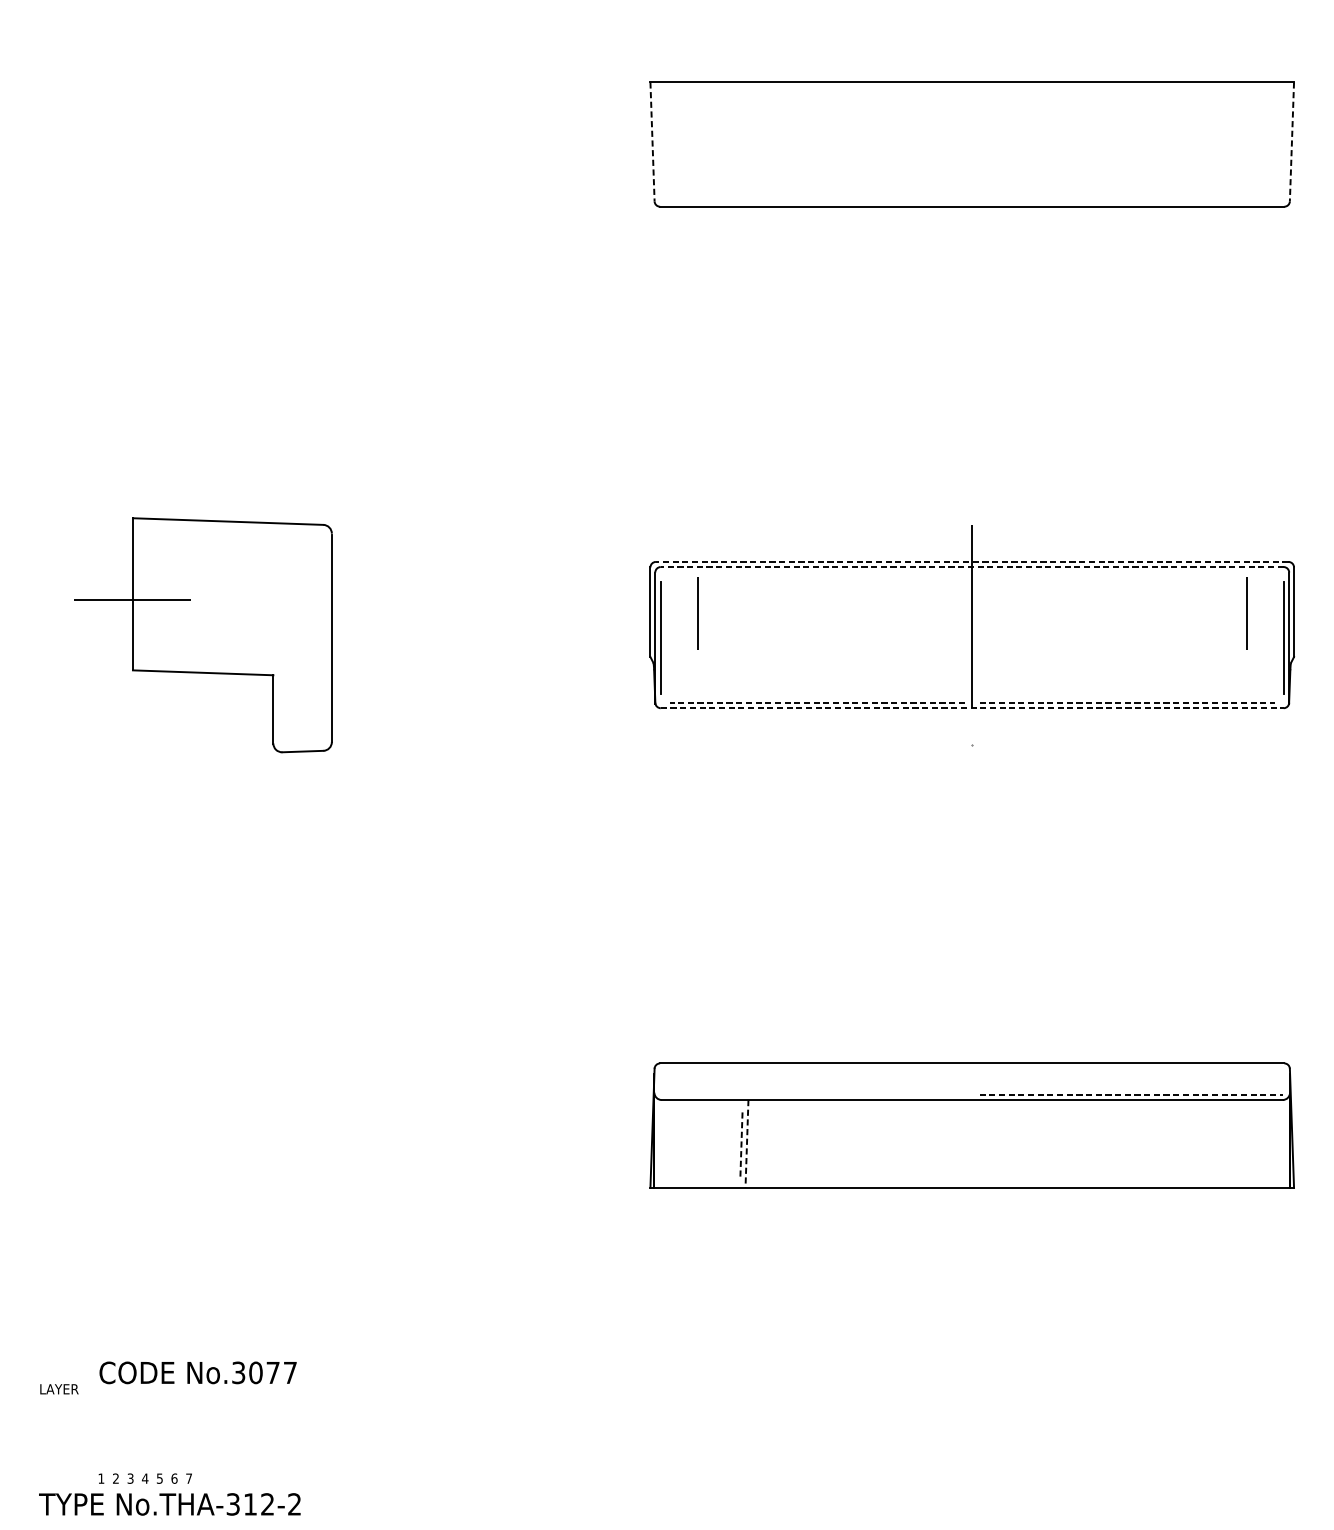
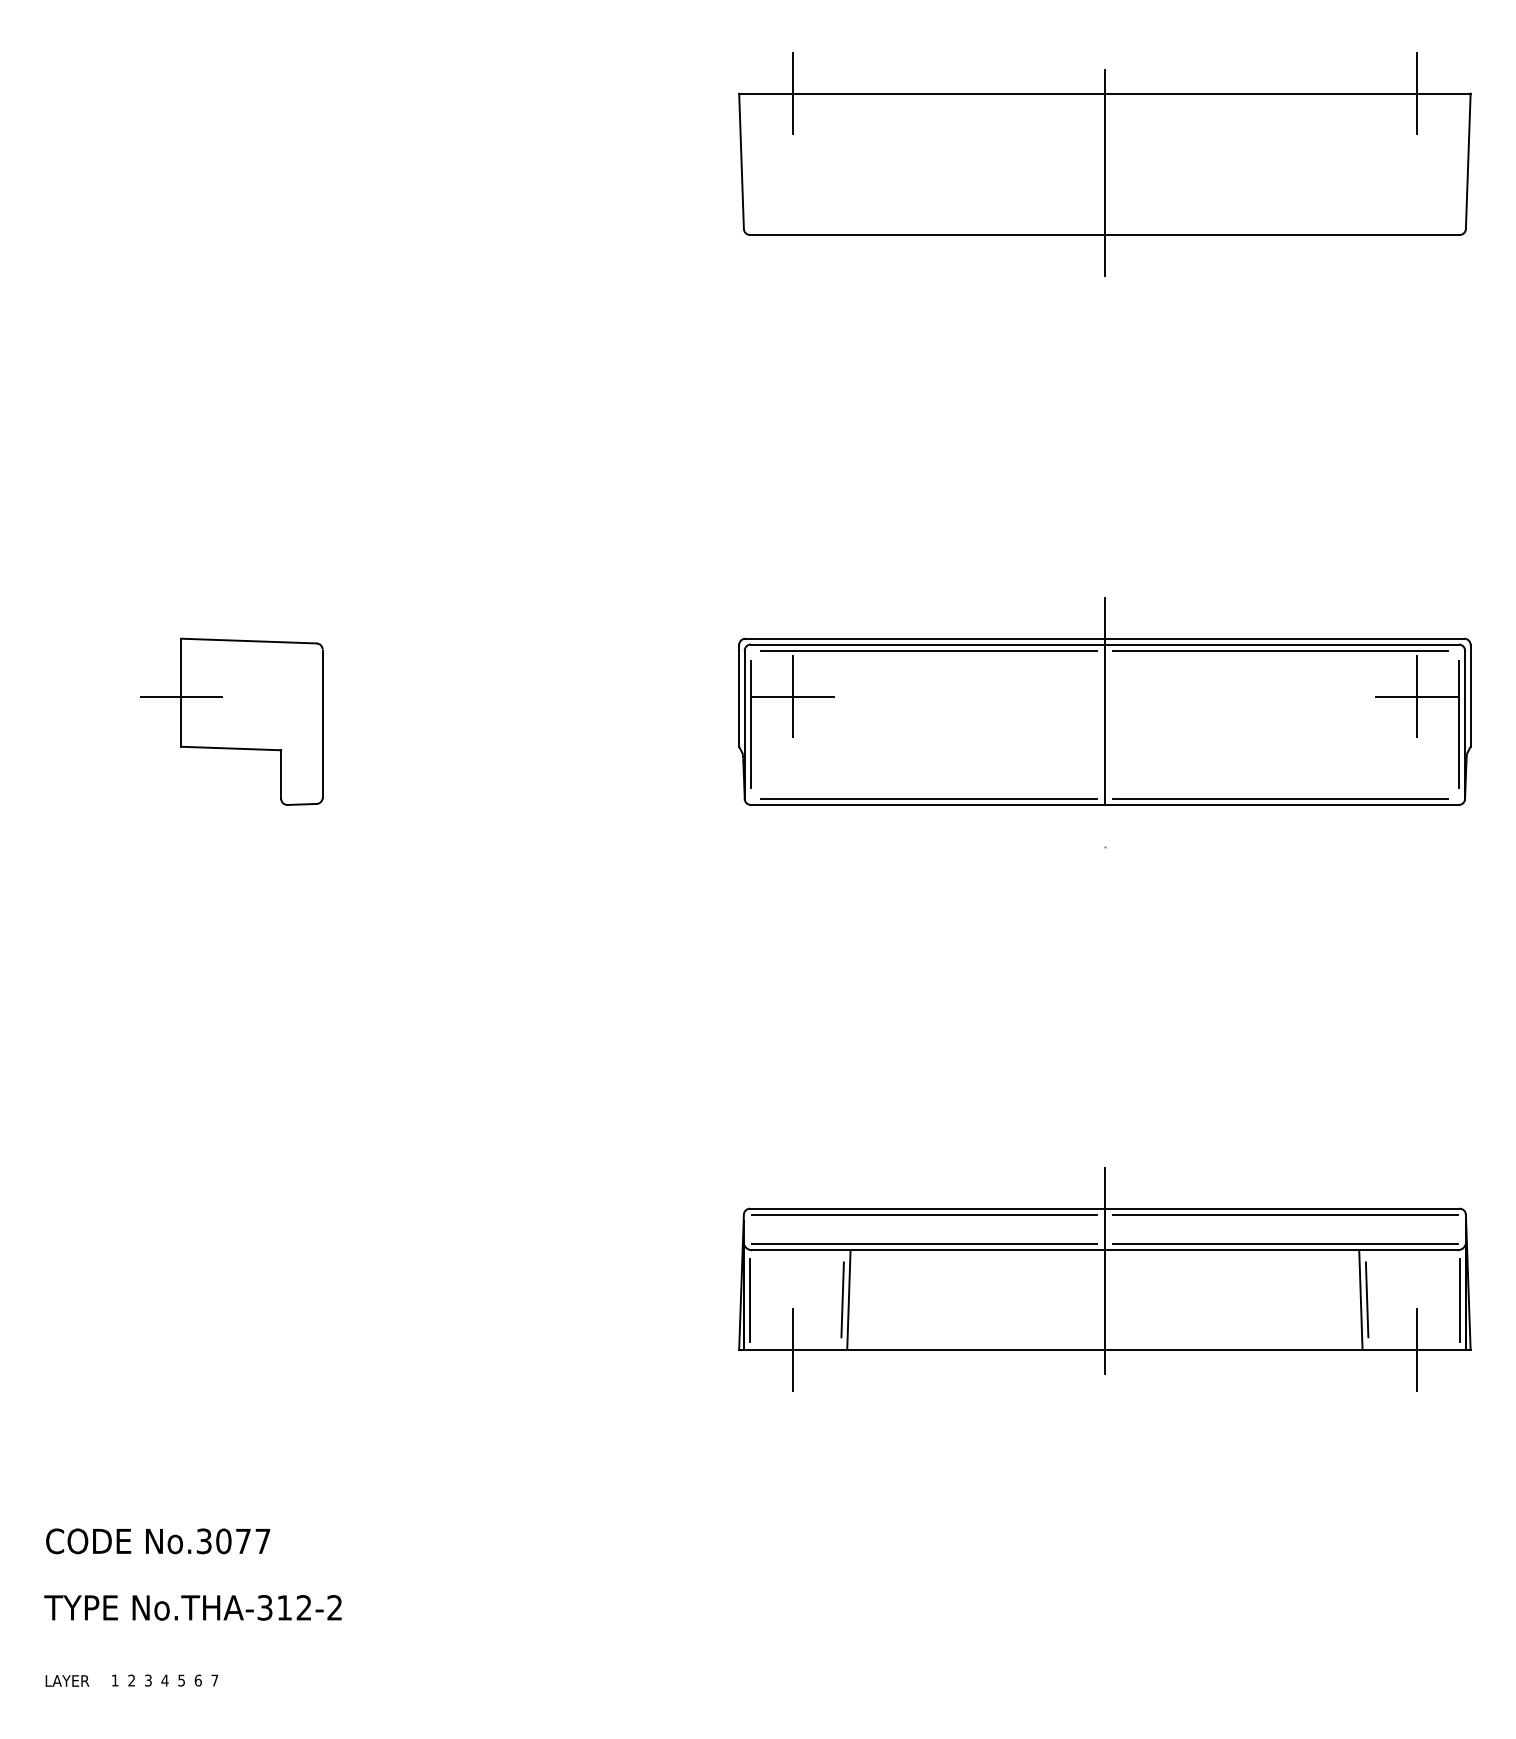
line: (698, 82) -> (793, 93), added
line: (1246, 82) -> (1416, 93), added
line: (652, 142) -> (741, 161), dashed -> solid
line: (1292, 142) -> (1468, 161), dashed -> solid
line: (971, 144) -> (1104, 164), added
line: (971, 561) -> (1104, 638), dashed -> solid
line: (971, 567) -> (1104, 644), dashed -> solid
line: (817, 572) -> (928, 650), added
line: (1126, 572) -> (1280, 650), added
line: (697, 612) -> (792, 696), added
line: (1246, 612) -> (1416, 696), added
part: (203, 634) -> (231, 721), size x0.62
line: (817, 702) -> (928, 798), dashed -> solid
line: (1126, 702) -> (1280, 798), dashed -> solid
line: (971, 707) -> (1104, 804), dashed -> solid
line: (812, 1068) -> (923, 1214), added
line: (1131, 1068) -> (1285, 1214), added
line: (812, 1094) -> (923, 1244), added
line: (1132, 1094) -> (1286, 1244), dashed -> solid
line: (971, 1125) -> (1104, 1279), added
line: (659, 1143) -> (749, 1299), added
line: (741, 1143) -> (842, 1299), dashed -> solid
line: (1197, 1143) -> (1360, 1299), added
line: (1202, 1143) -> (1366, 1299), added
line: (1284, 1143) -> (1459, 1299), added
line: (746, 1144) -> (848, 1300), dashed -> solid
line: (698, 1187) -> (793, 1349), added
line: (1246, 1187) -> (1416, 1349), added
text: (198, 1373) -> (158, 1541), moved
text: (59, 1388) -> (67, 1680), moved
text: (169, 1504) -> (192, 1607), moved

